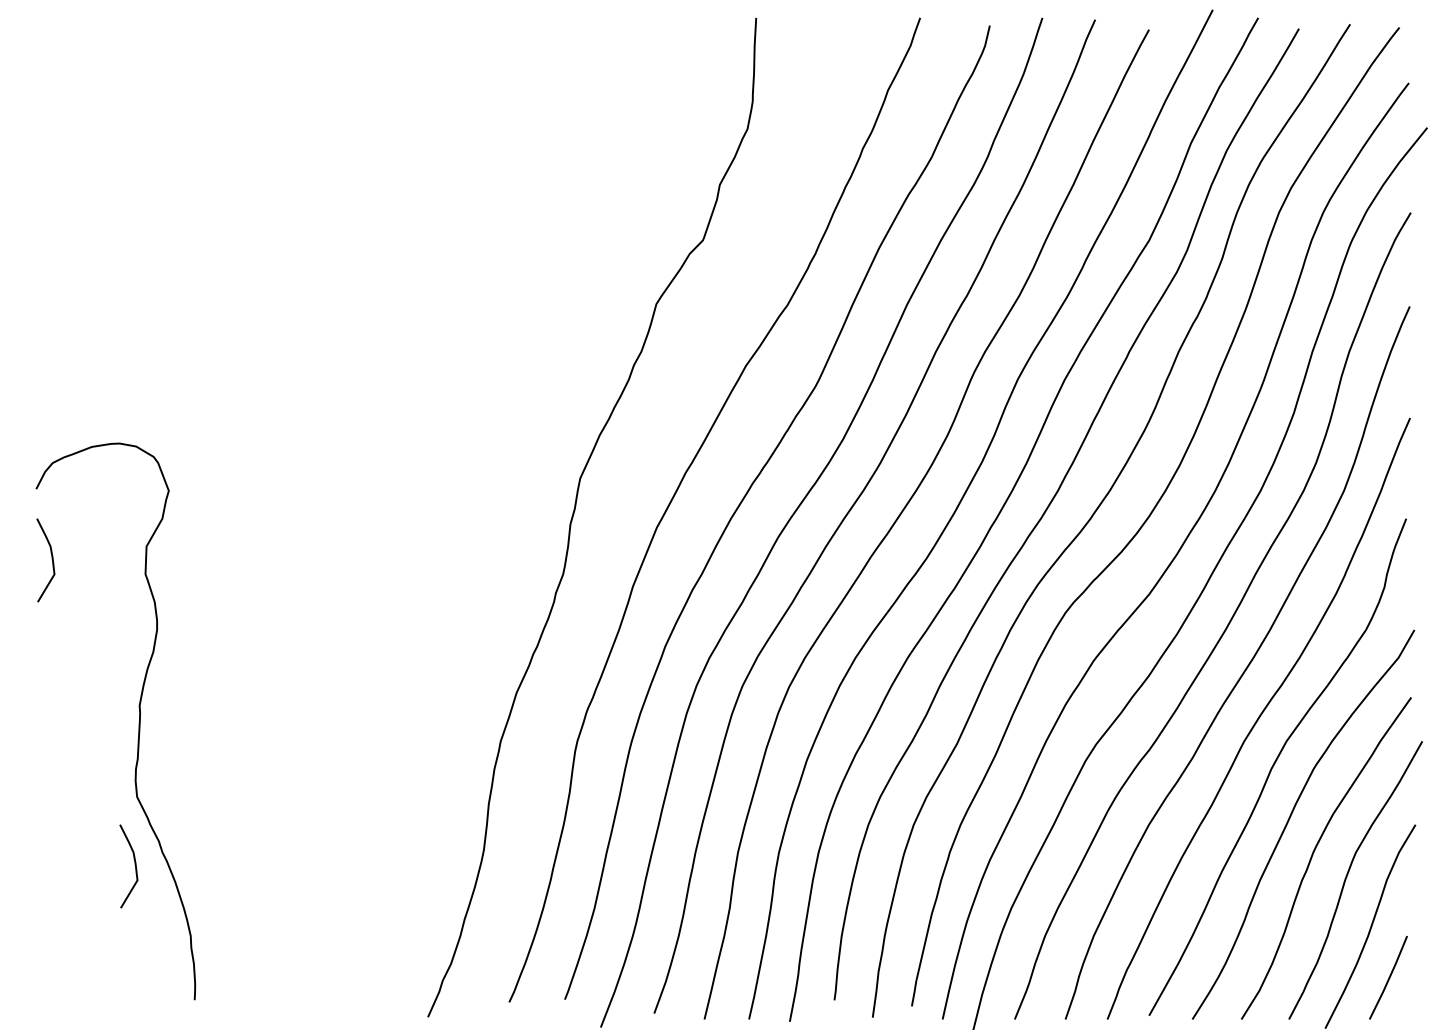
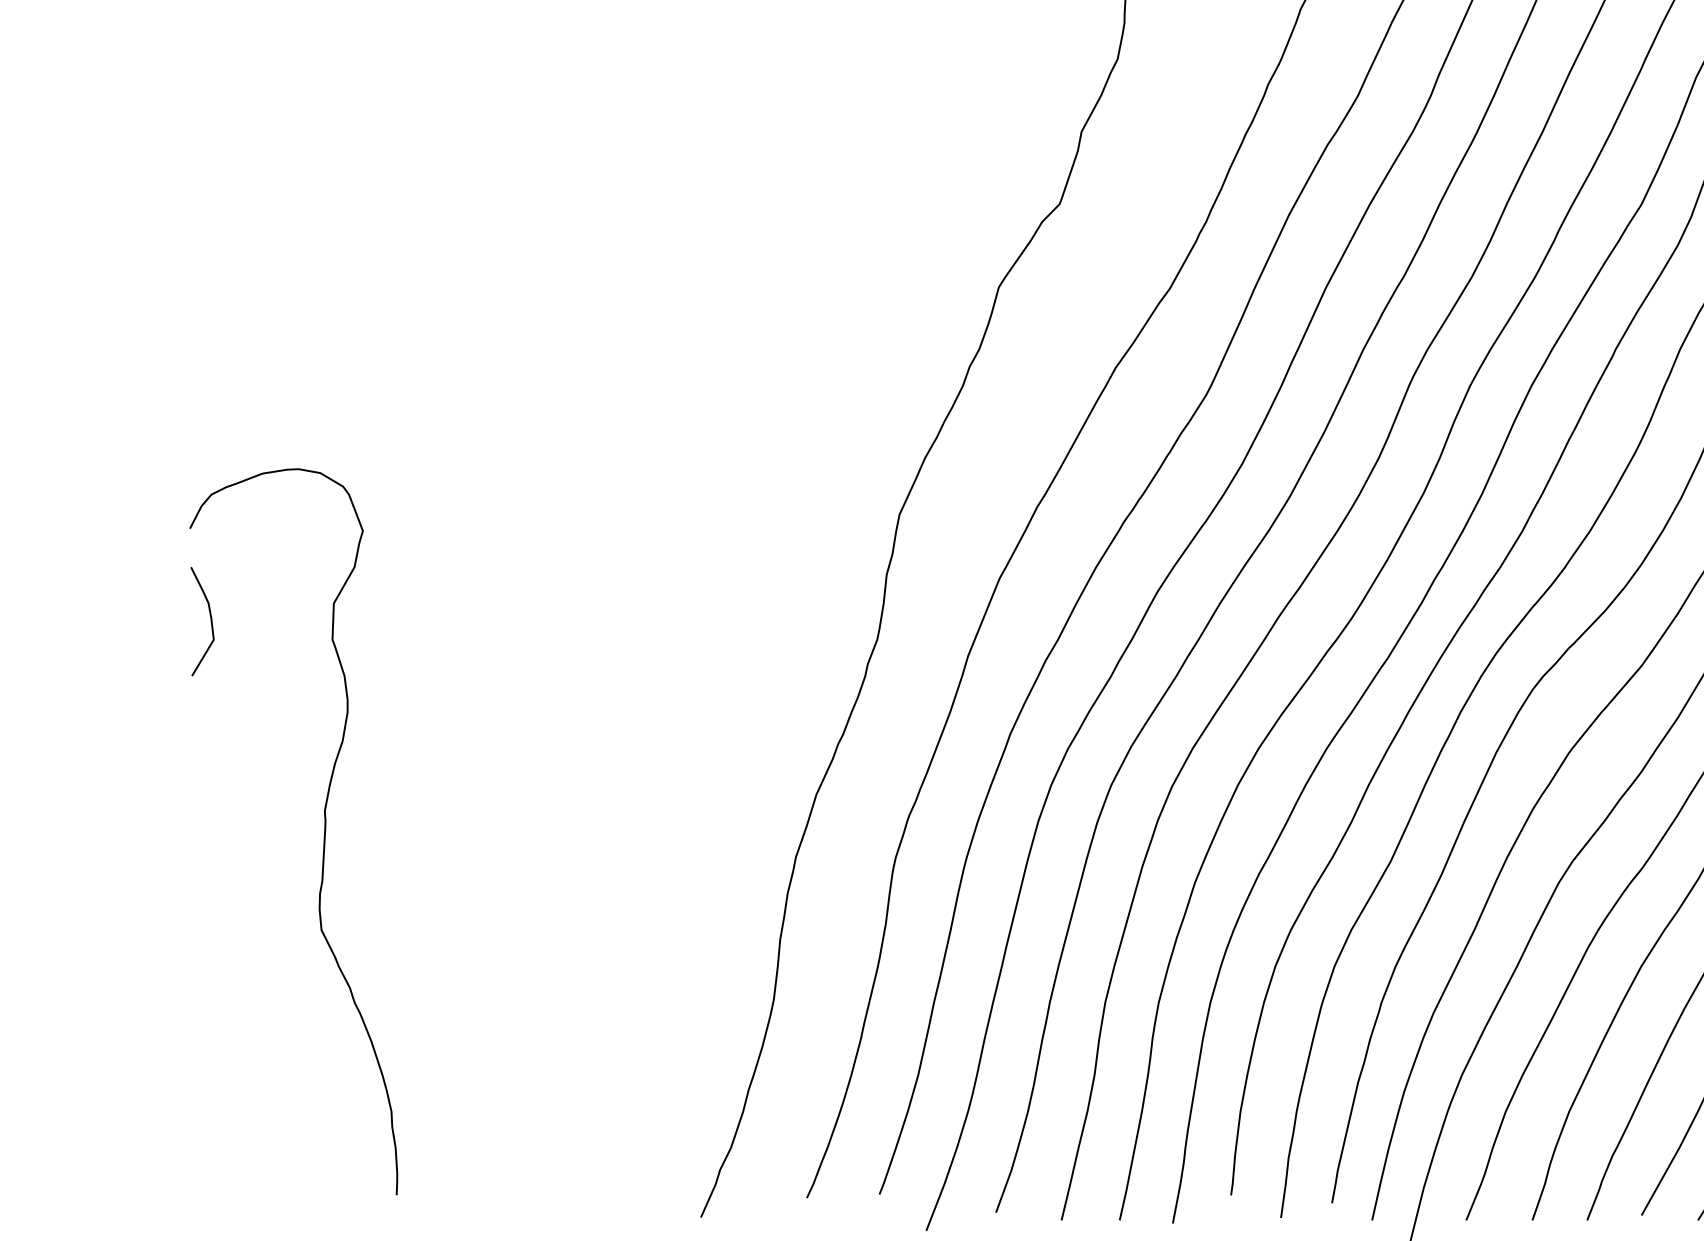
curve: (134, 865) -> (318, 1019), removed

